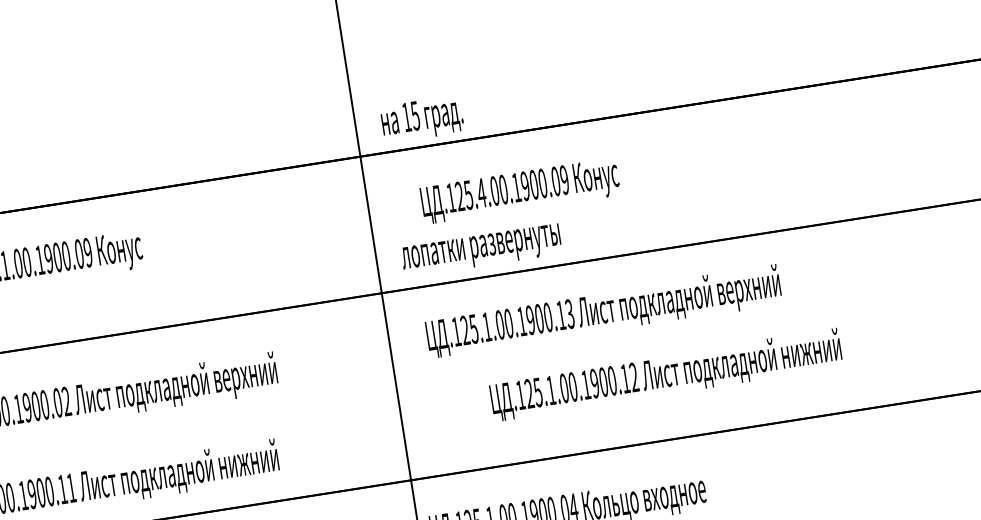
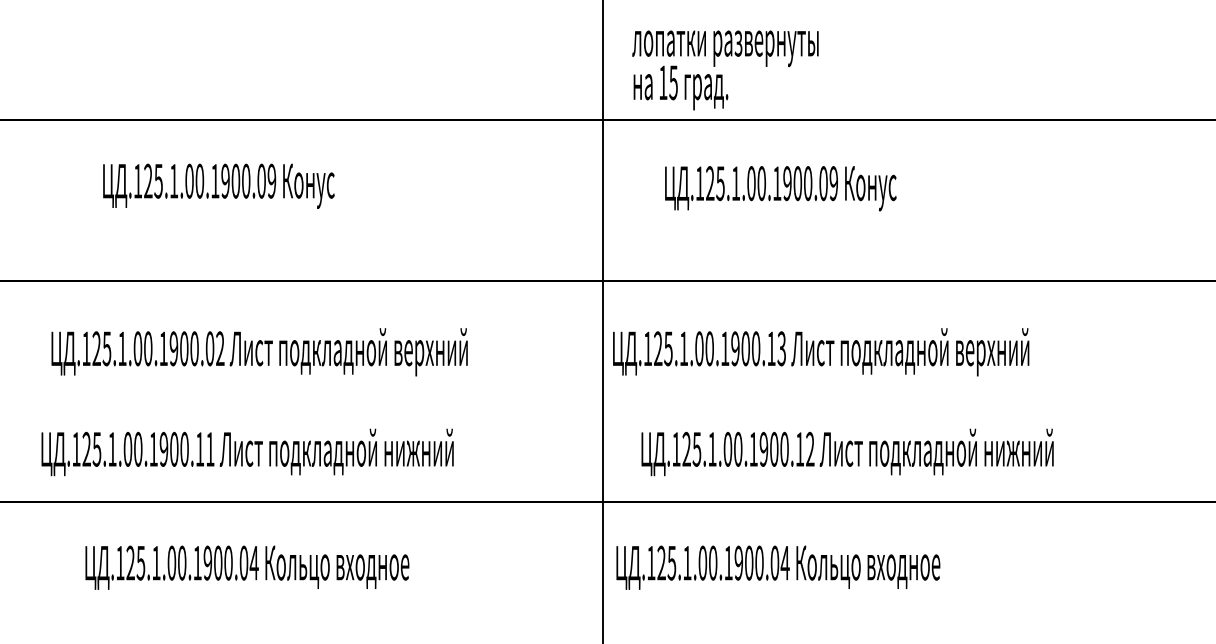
text: (481, 193) -> (735, 183), .125.4.00.1900.09 -> .125.1.00.1900.09
text: (481, 250) -> (725, 48), moved
text: (604, 311) -> (821, 352), moved
text: (666, 375) -> (847, 452), moved

